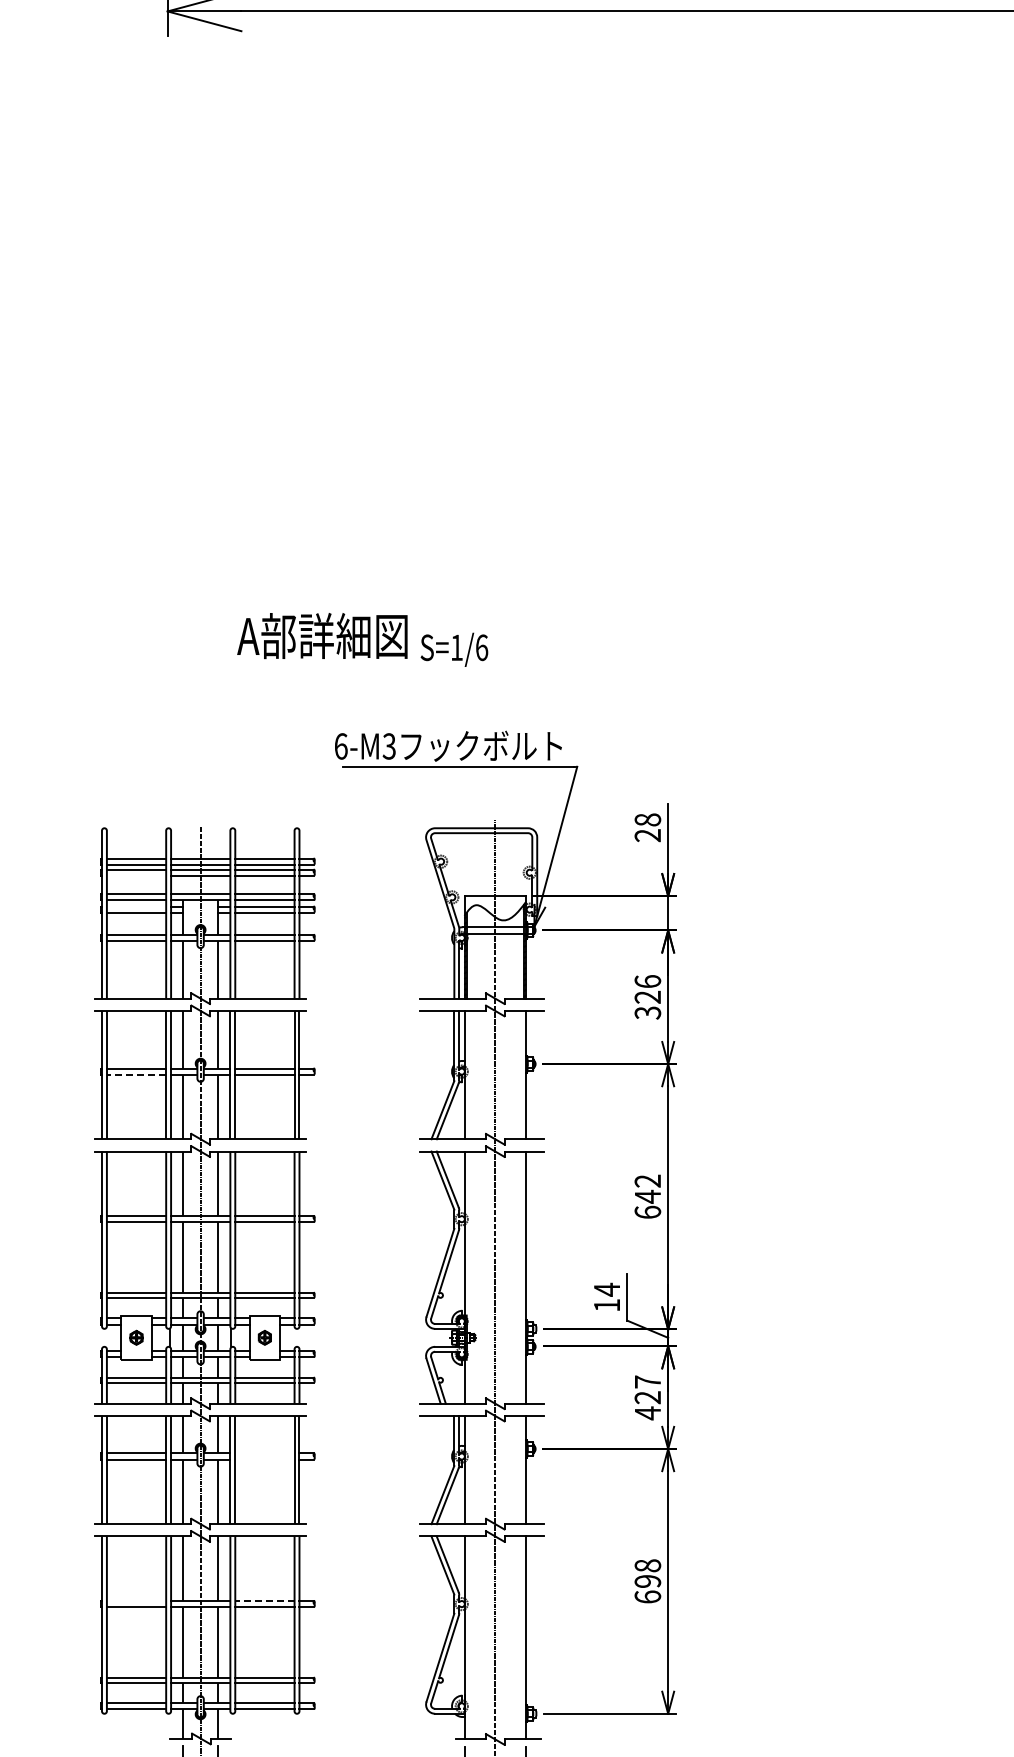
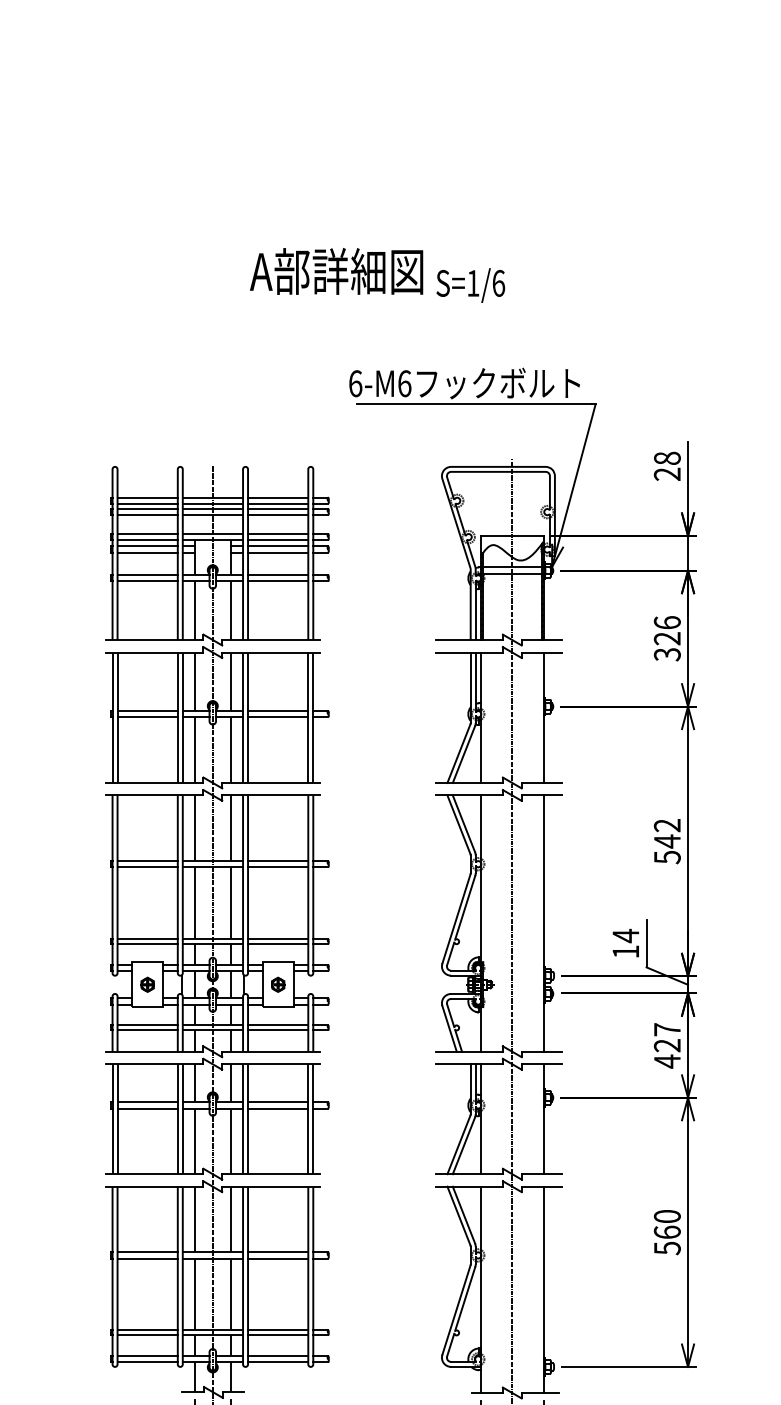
text: (389, 746) -> (404, 383), 6-M3 -> 6-M6
line: (136, 875) -> (147, 514), added
line: (136, 906) -> (147, 546), added
line: (136, 1074) -> (147, 717), dashed -> solid
text: (647, 1212) -> (667, 857), 642 -> 542
line: (264, 1453) -> (277, 1102), added
line: (264, 1459) -> (277, 1108), added
text: (647, 1581) -> (667, 1232), 698 -> 560
line: (136, 1601) -> (147, 1252), added
line: (264, 1601) -> (277, 1252), dashed -> solid

